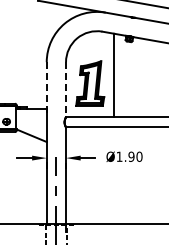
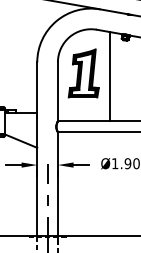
part: (90, 83) -> (84, 73), moved
line: (46, 88) -> (36, 90), dashed -> solid
line: (66, 89) -> (58, 91), dashed -> solid

